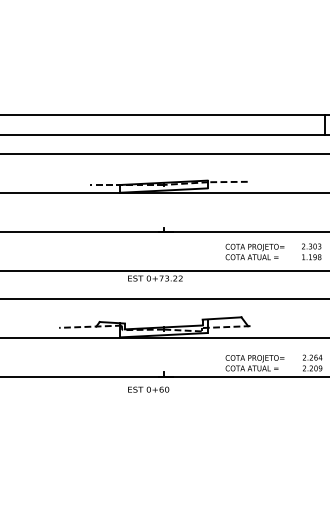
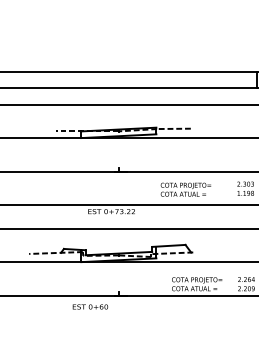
text: (254, 251) -> (185, 189), moved
text: (148, 389) -> (90, 306), moved

